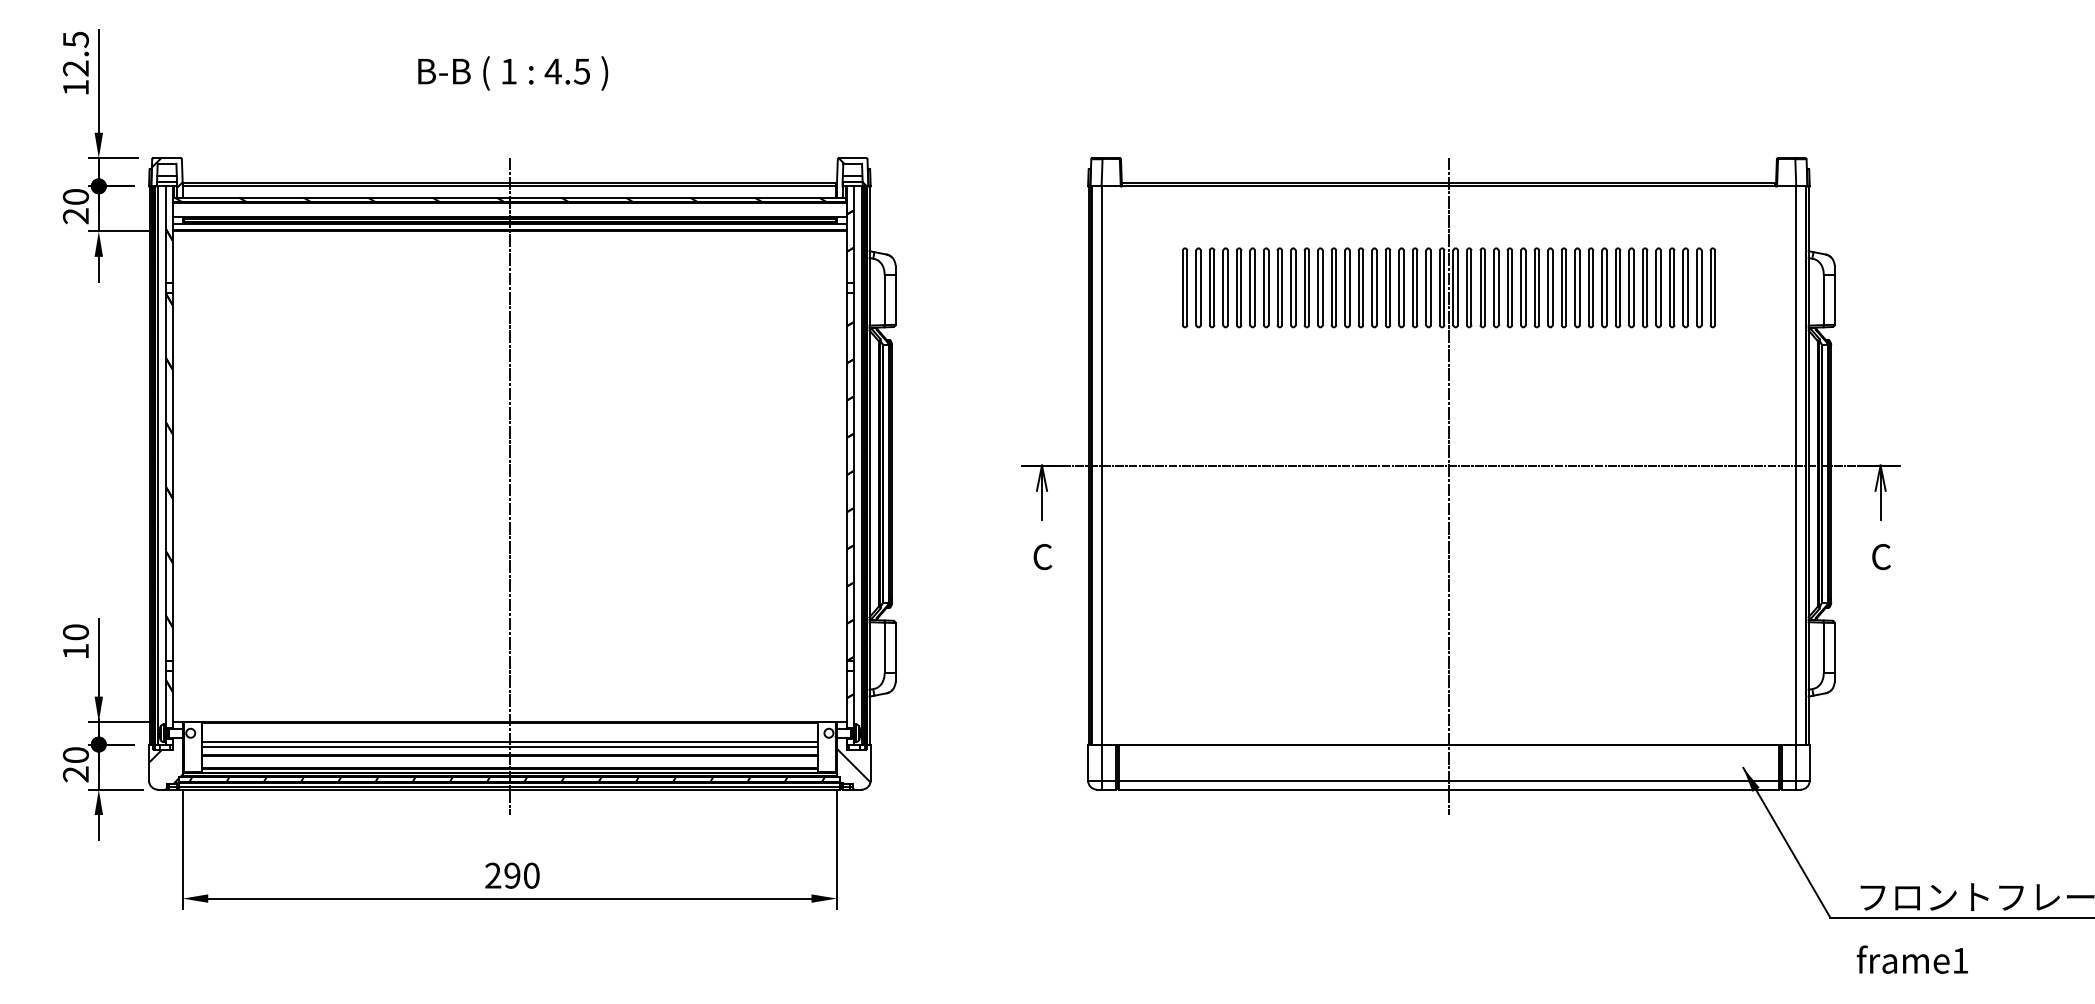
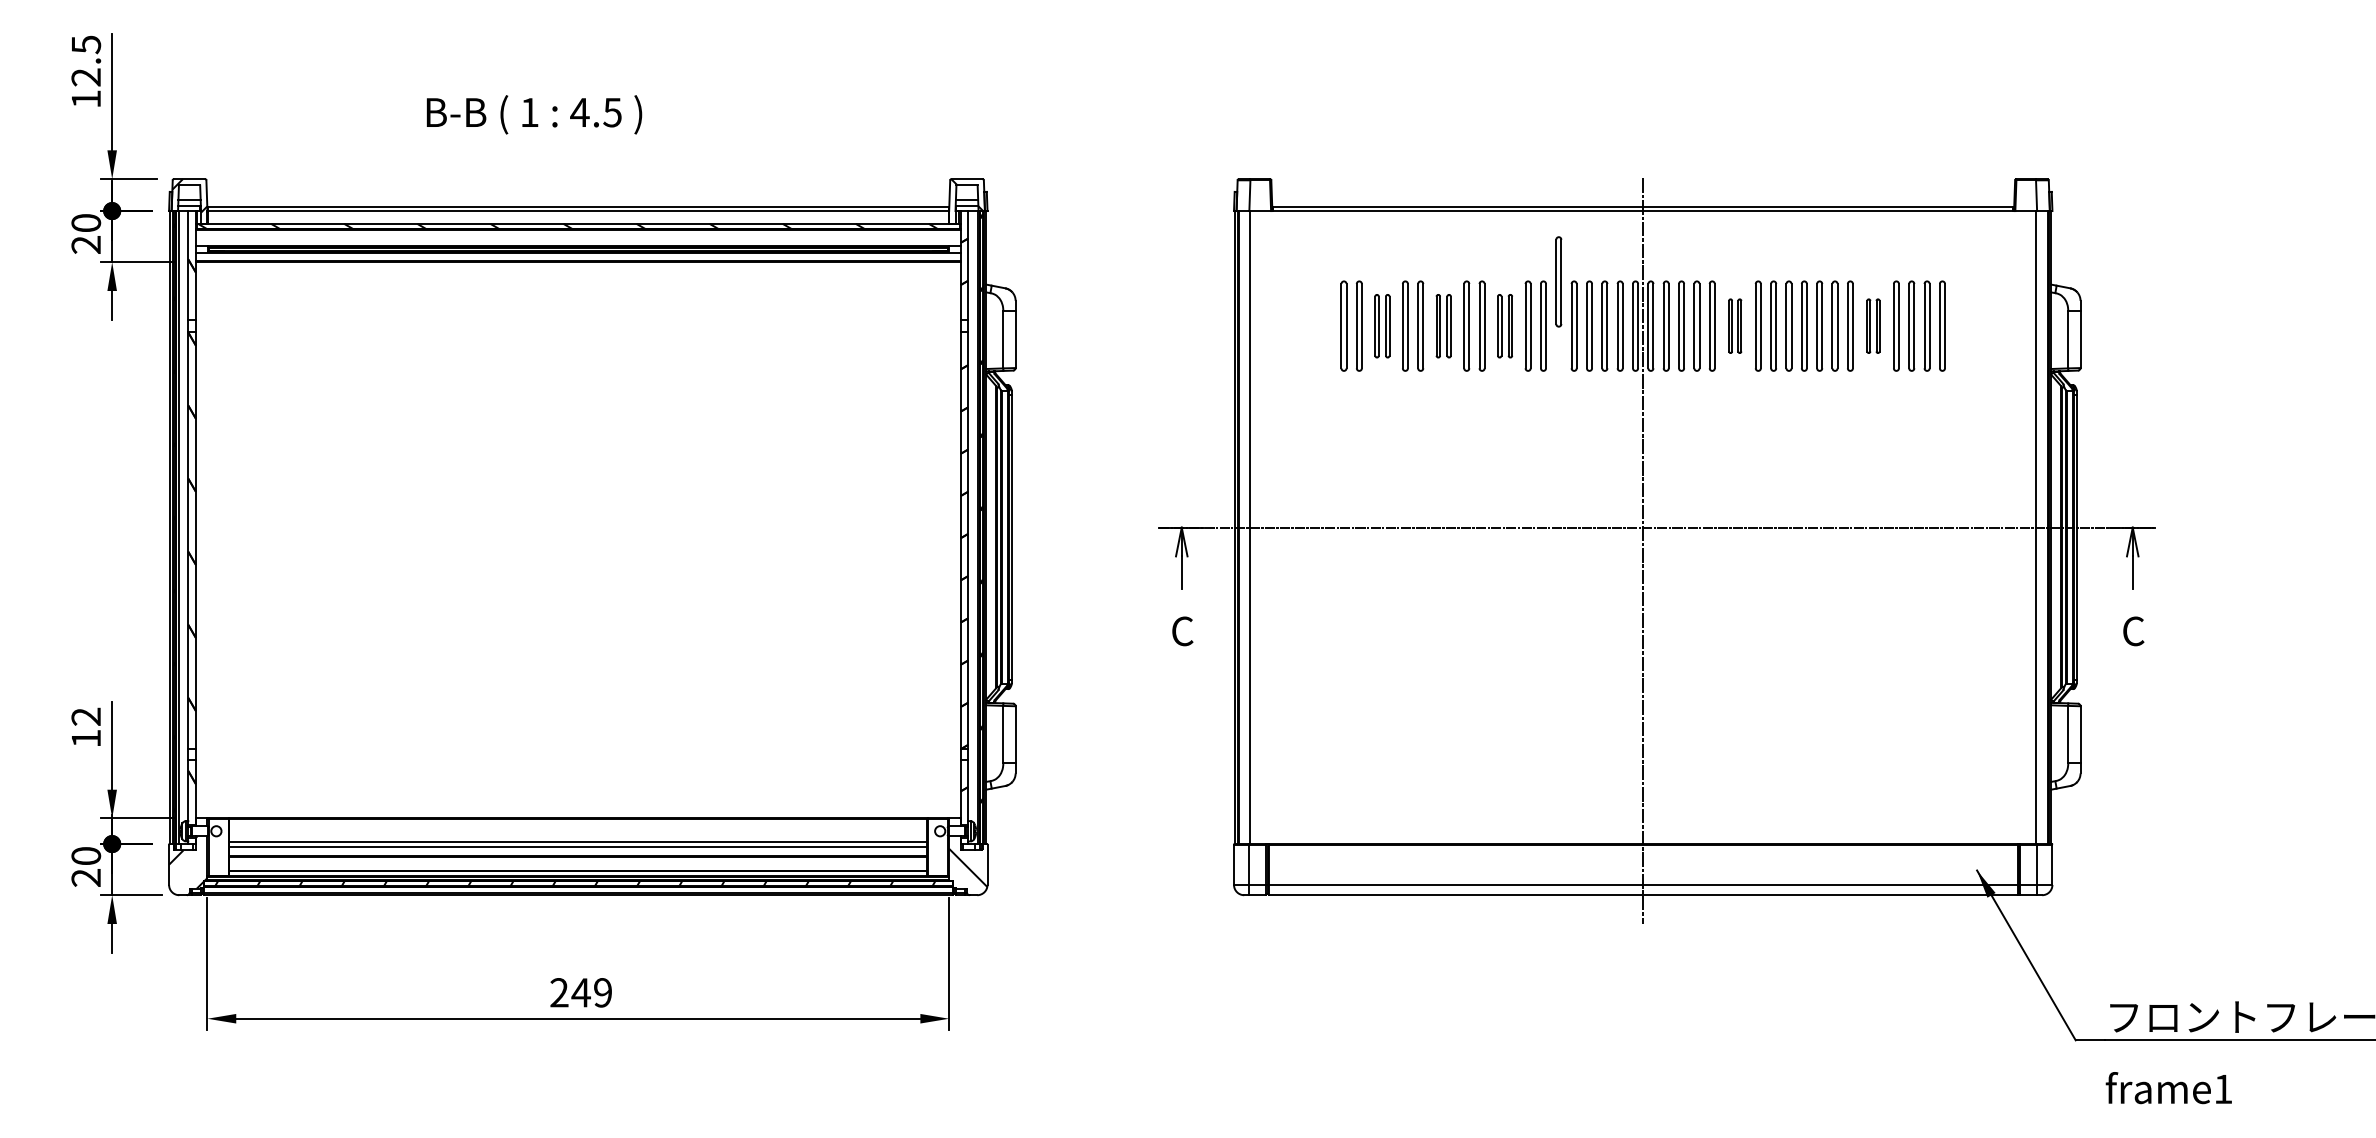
text: (513, 73) -> (534, 114), moved
part: (1218, 287) -> (1381, 325), size x0.7
part: (1272, 287) -> (1443, 325), size x0.7
part: (1326, 287) -> (1504, 325), size x0.7
part: (1374, 287) -> (1558, 281), moved
part: (1529, 287) -> (1734, 325), size x0.6
part: (1651, 287) -> (1872, 325), size x0.6
line: (509, 486) -> (577, 551), removed
text: (76, 632) -> (86, 716), 10 -> 12
text: (521, 875) -> (591, 992), 290 -> 249

